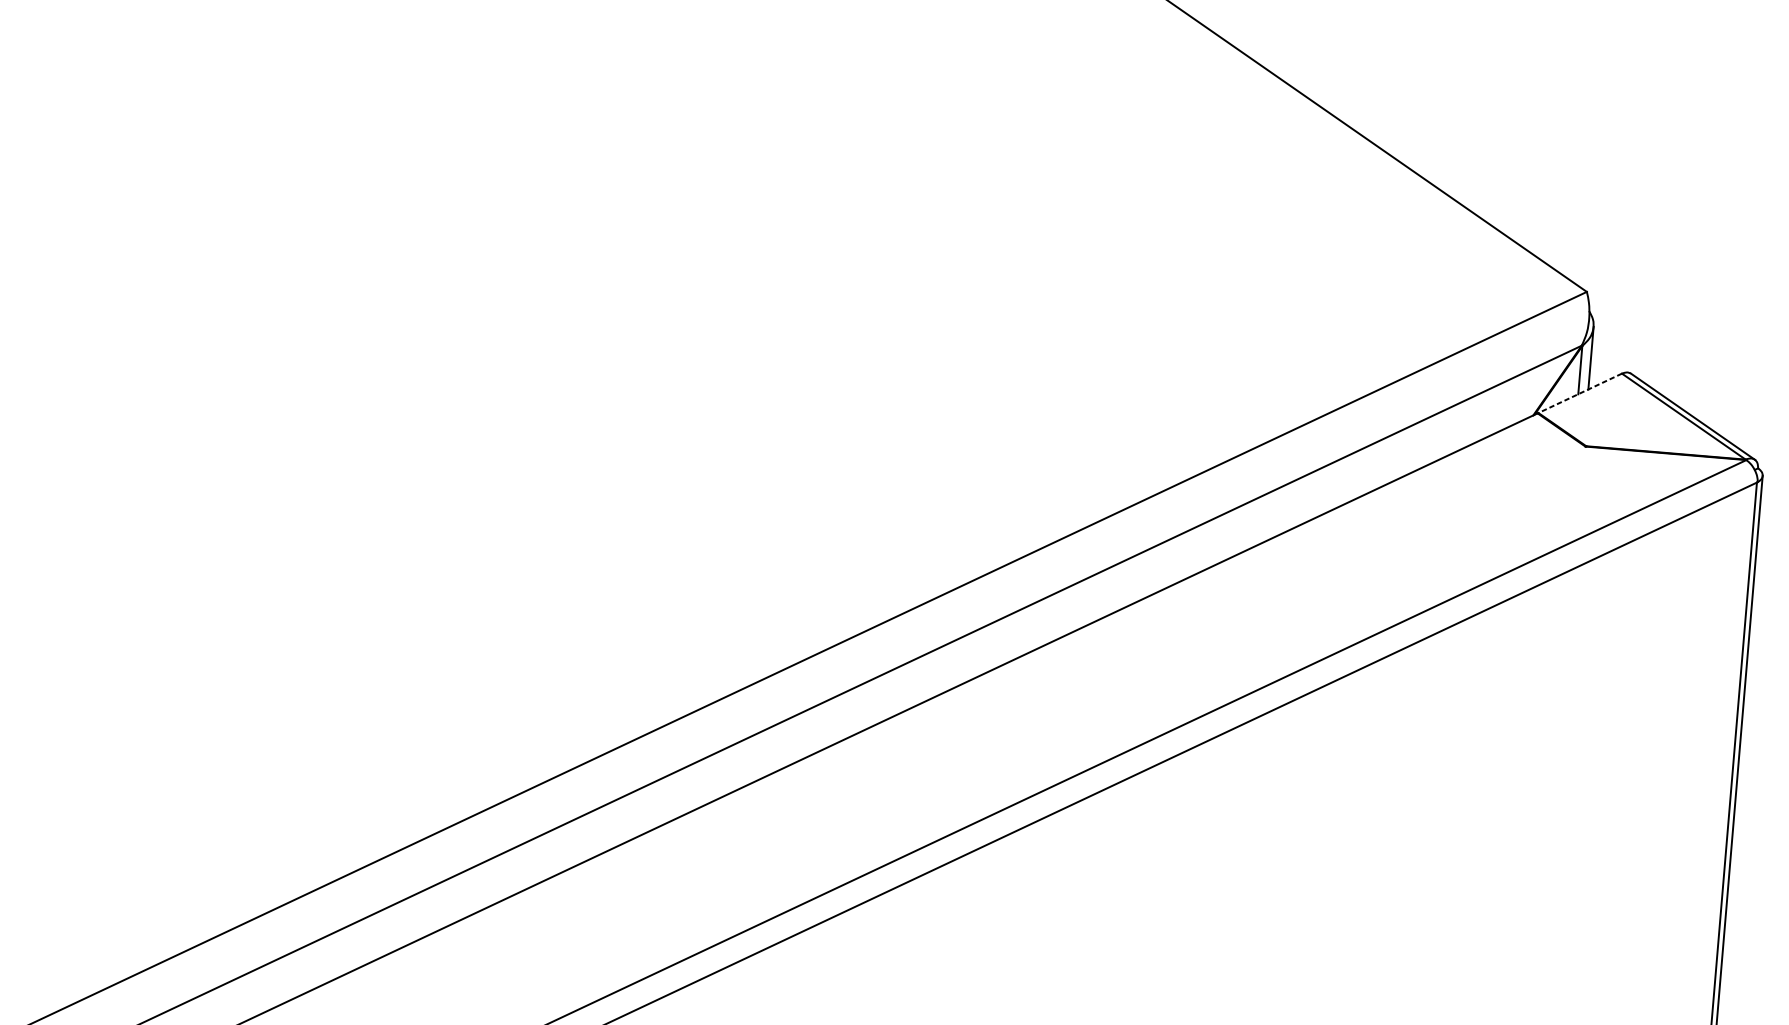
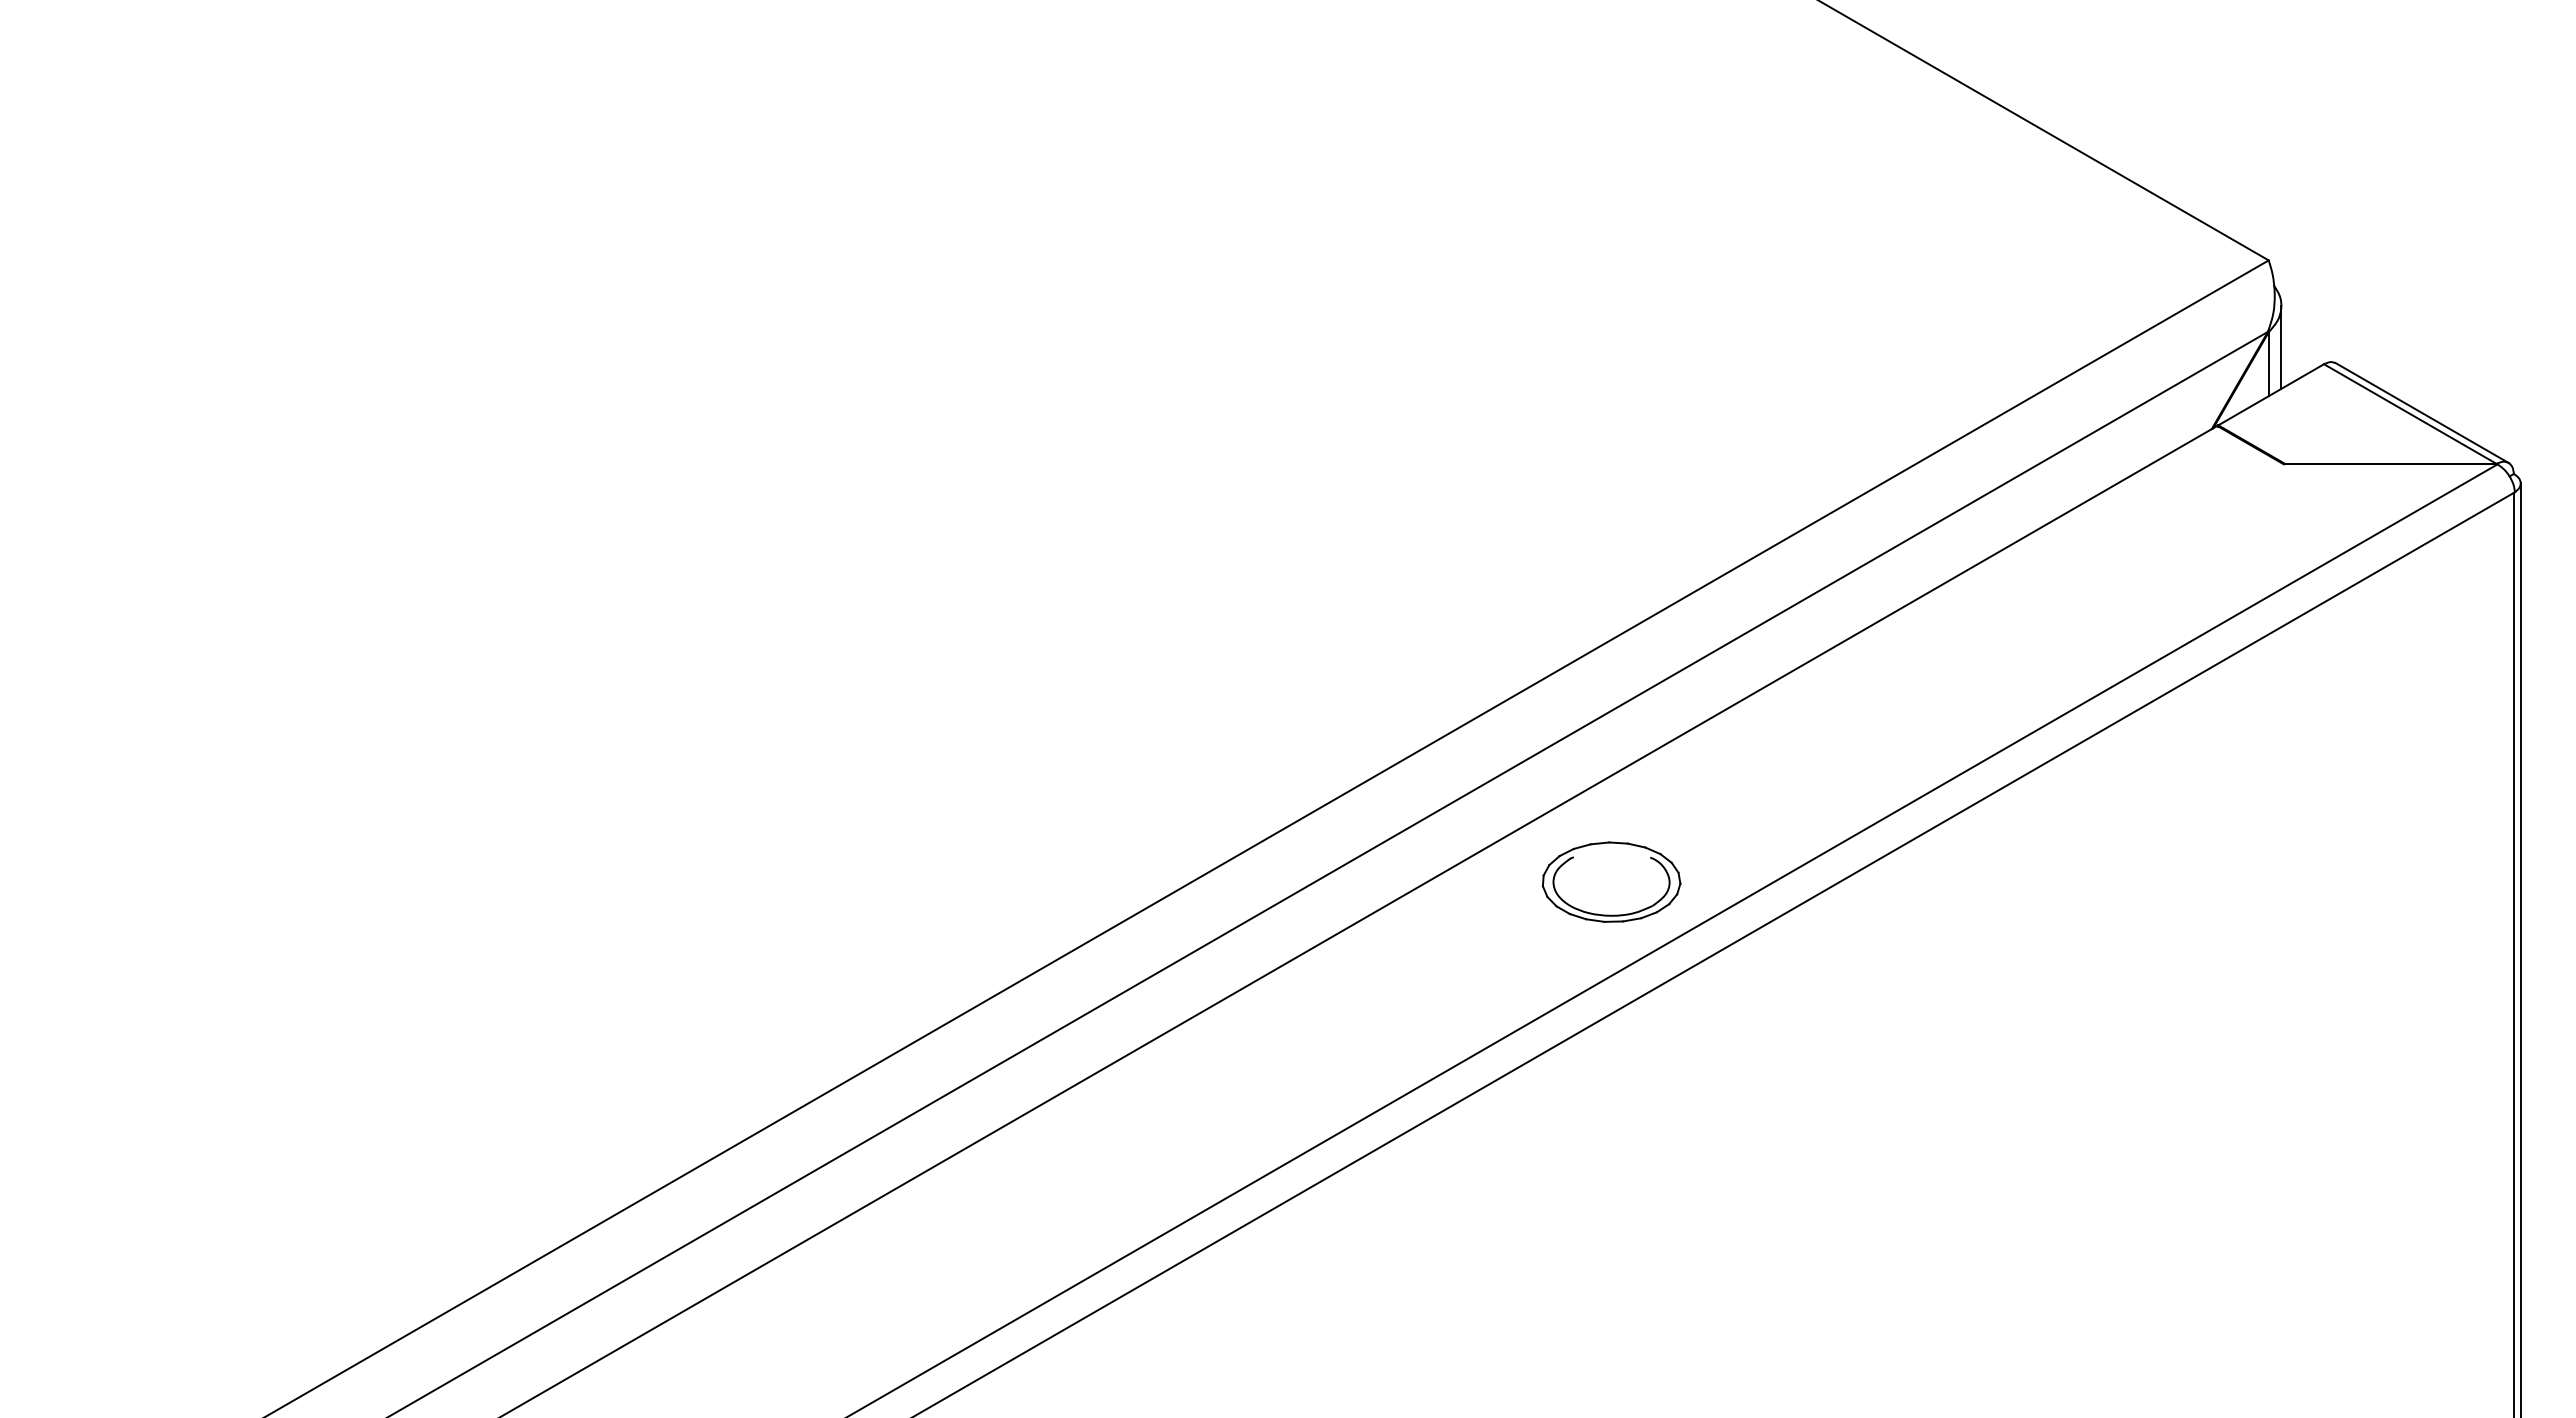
line: (1579, 393) -> (2270, 395), dashed -> solid
part: (1052, 718) -> (1611, 881), added

